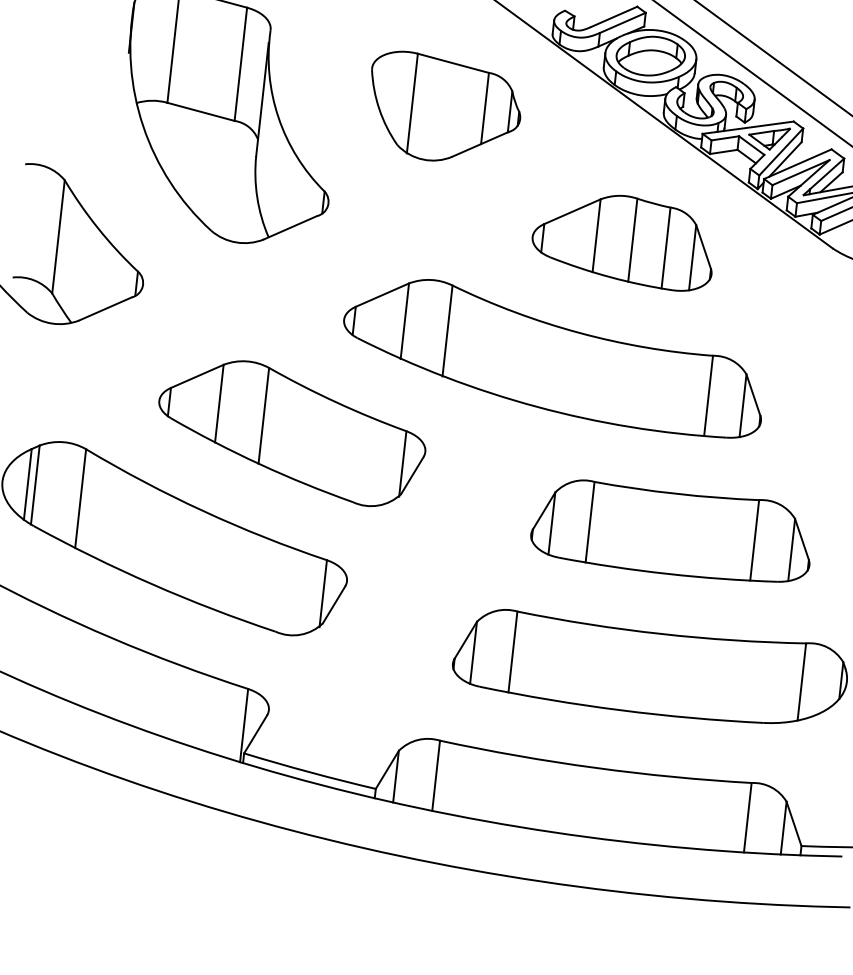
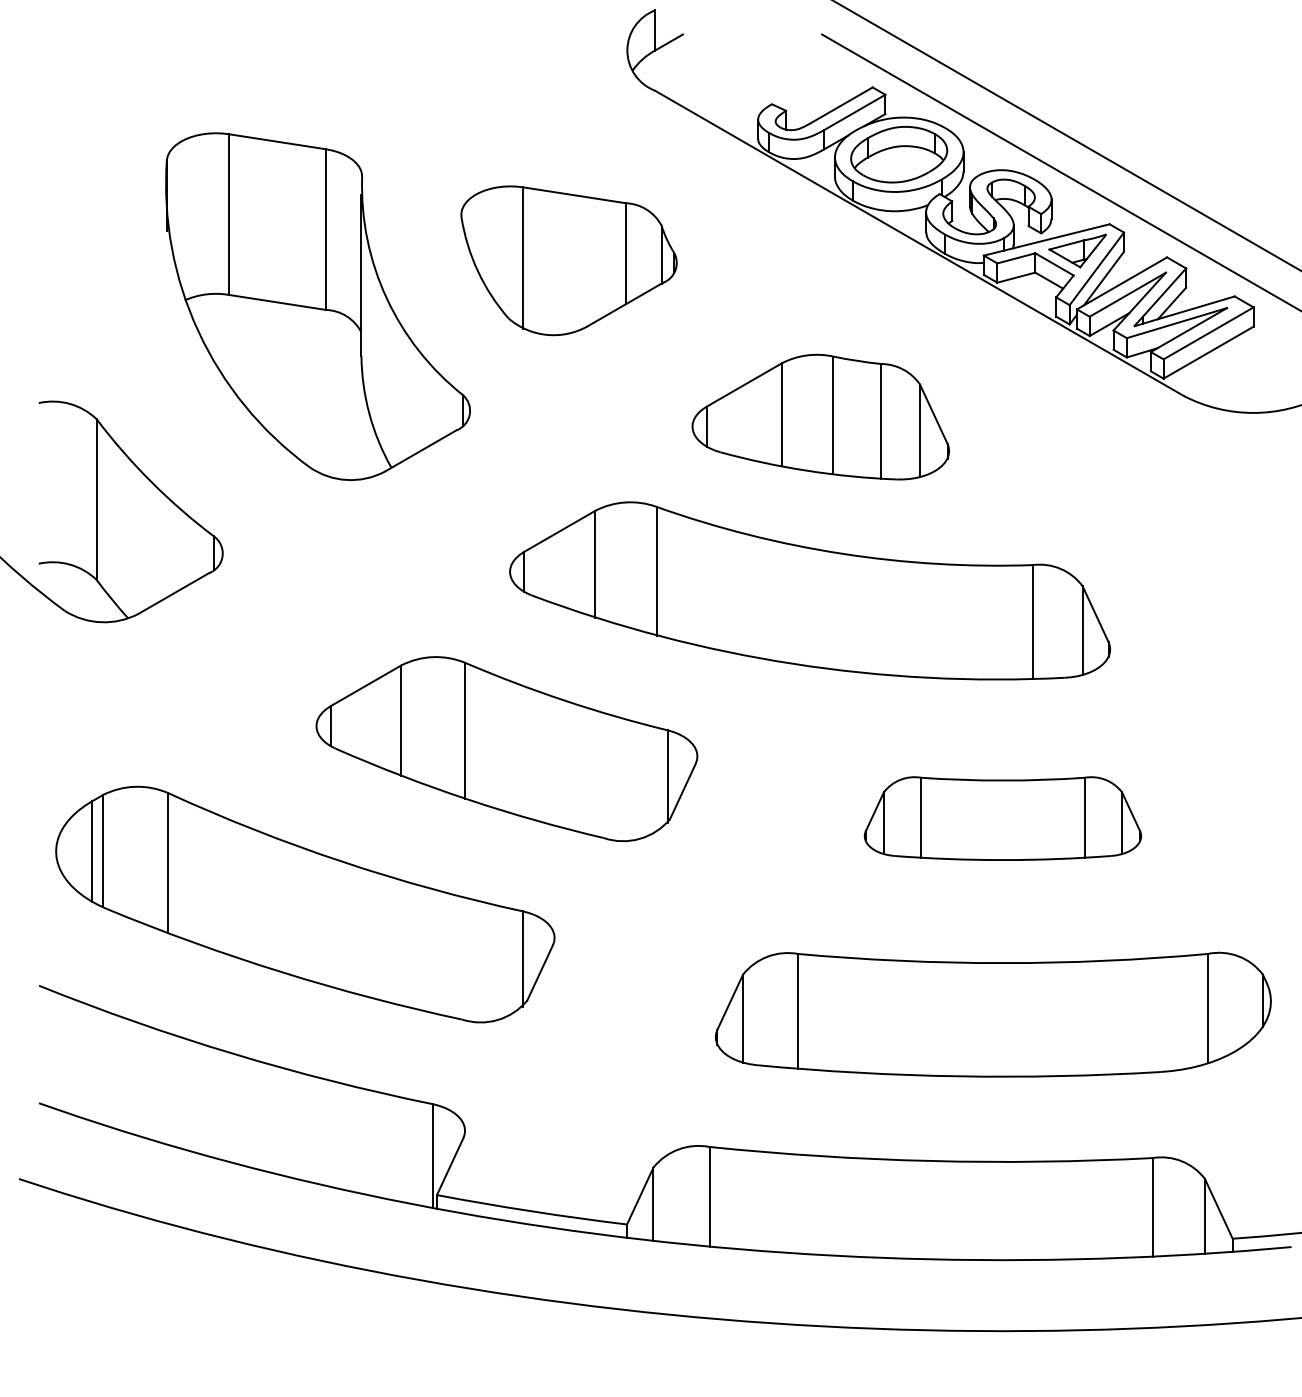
part: (444, 108) -> (568, 260), moved
part: (623, 239) -> (820, 416), moved
part: (291, 432) -> (506, 749), moved
part: (671, 532) -> (1002, 818), size x0.7

